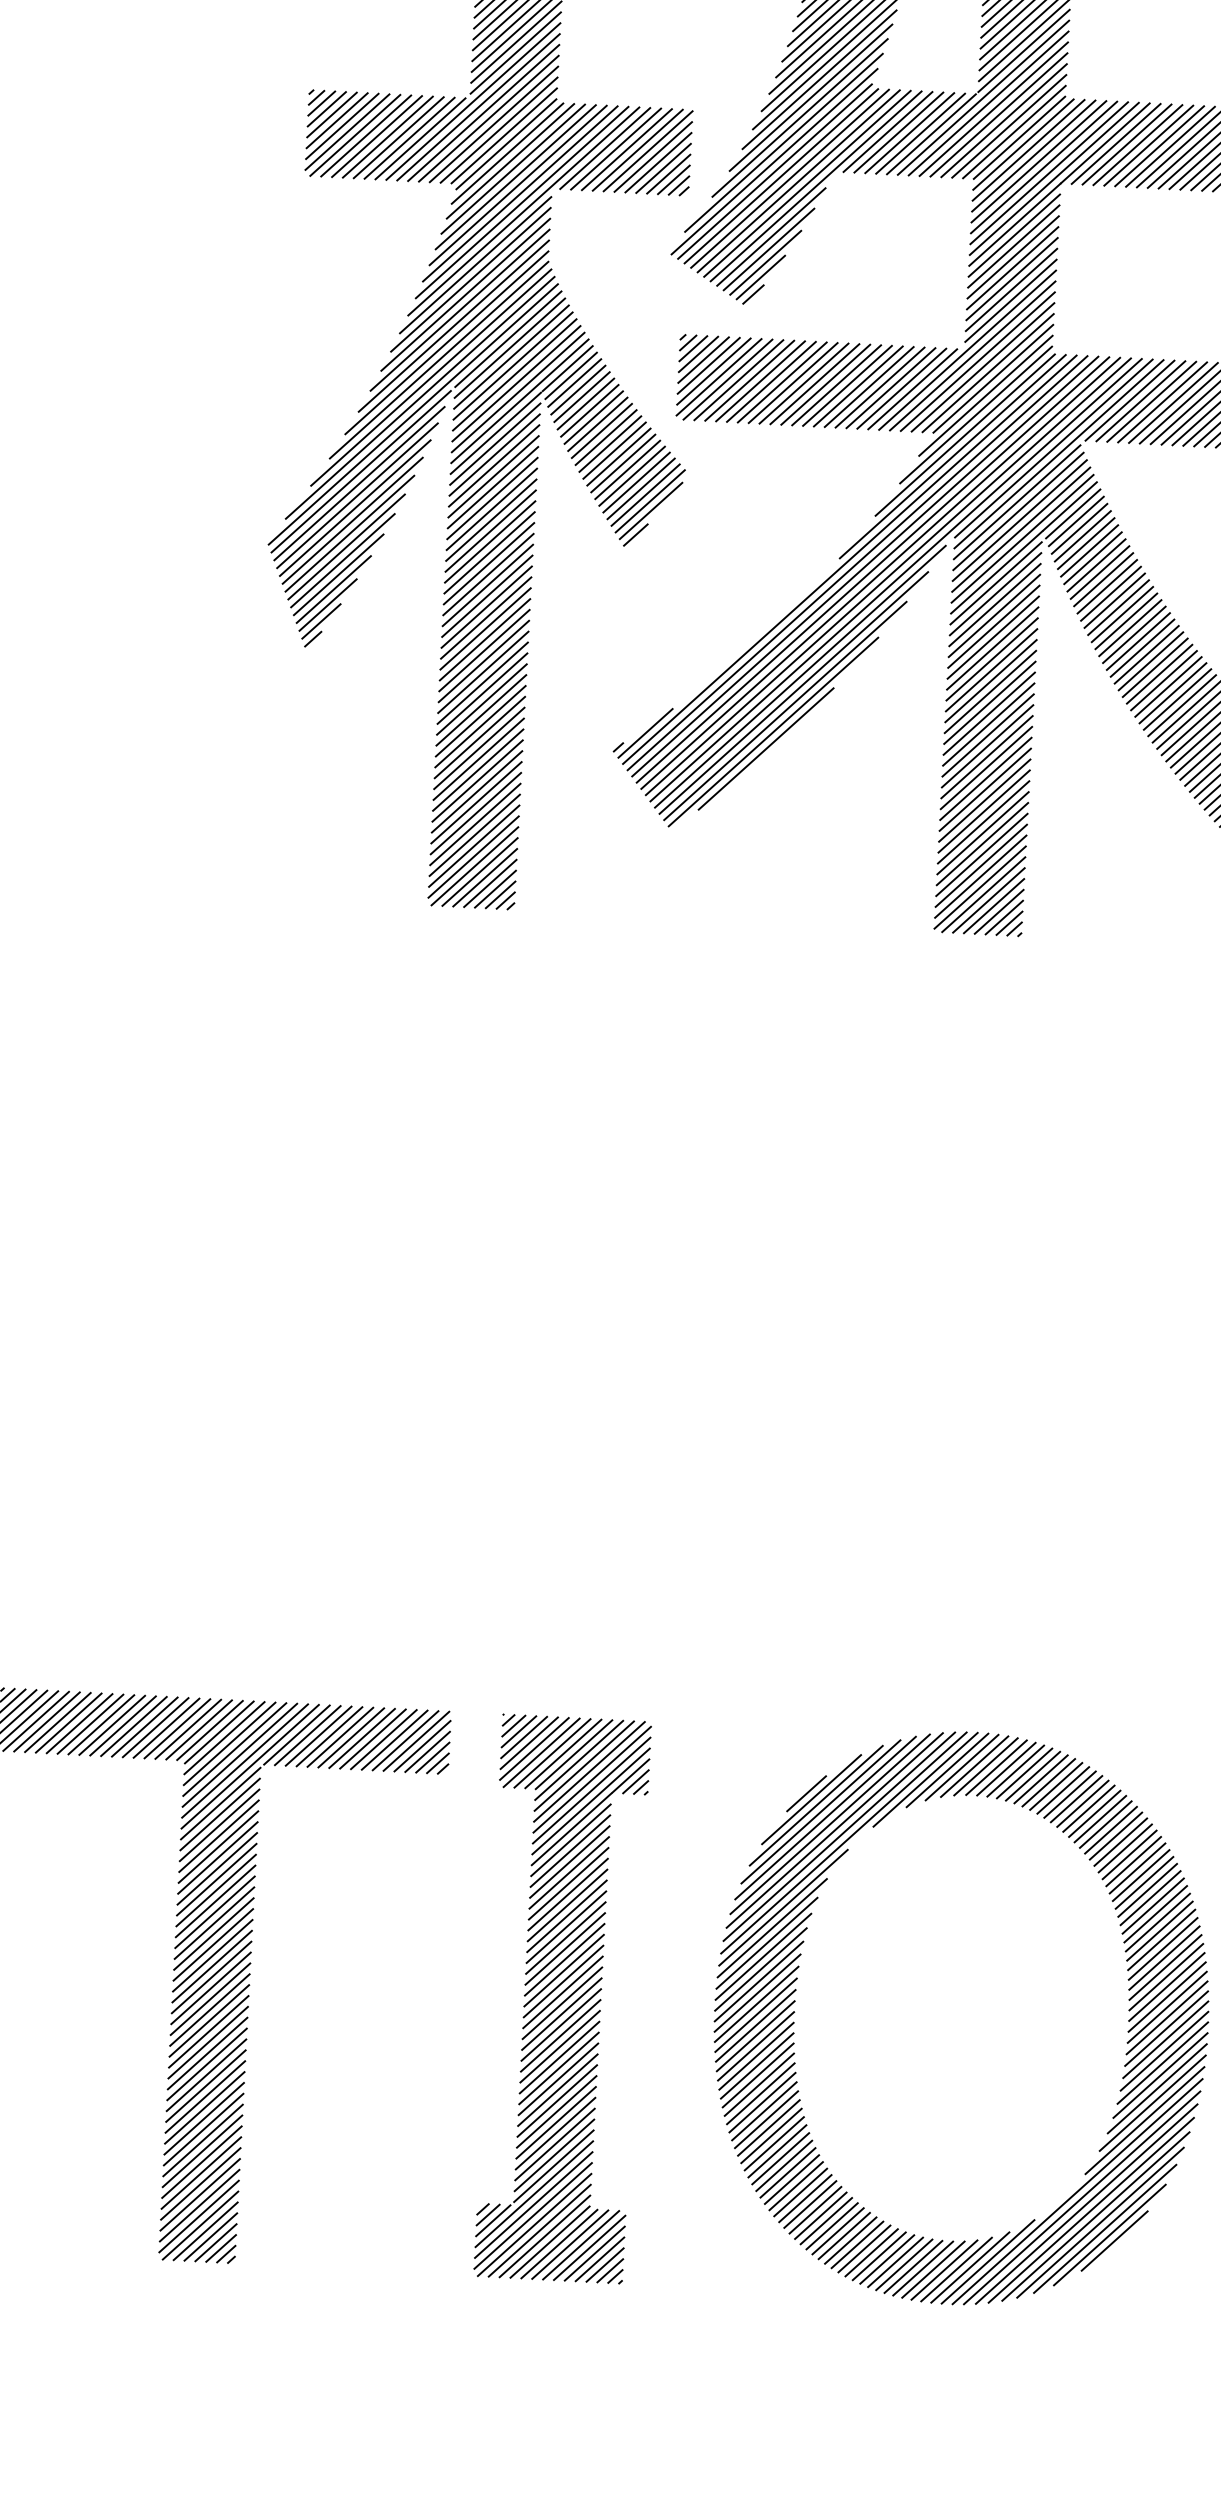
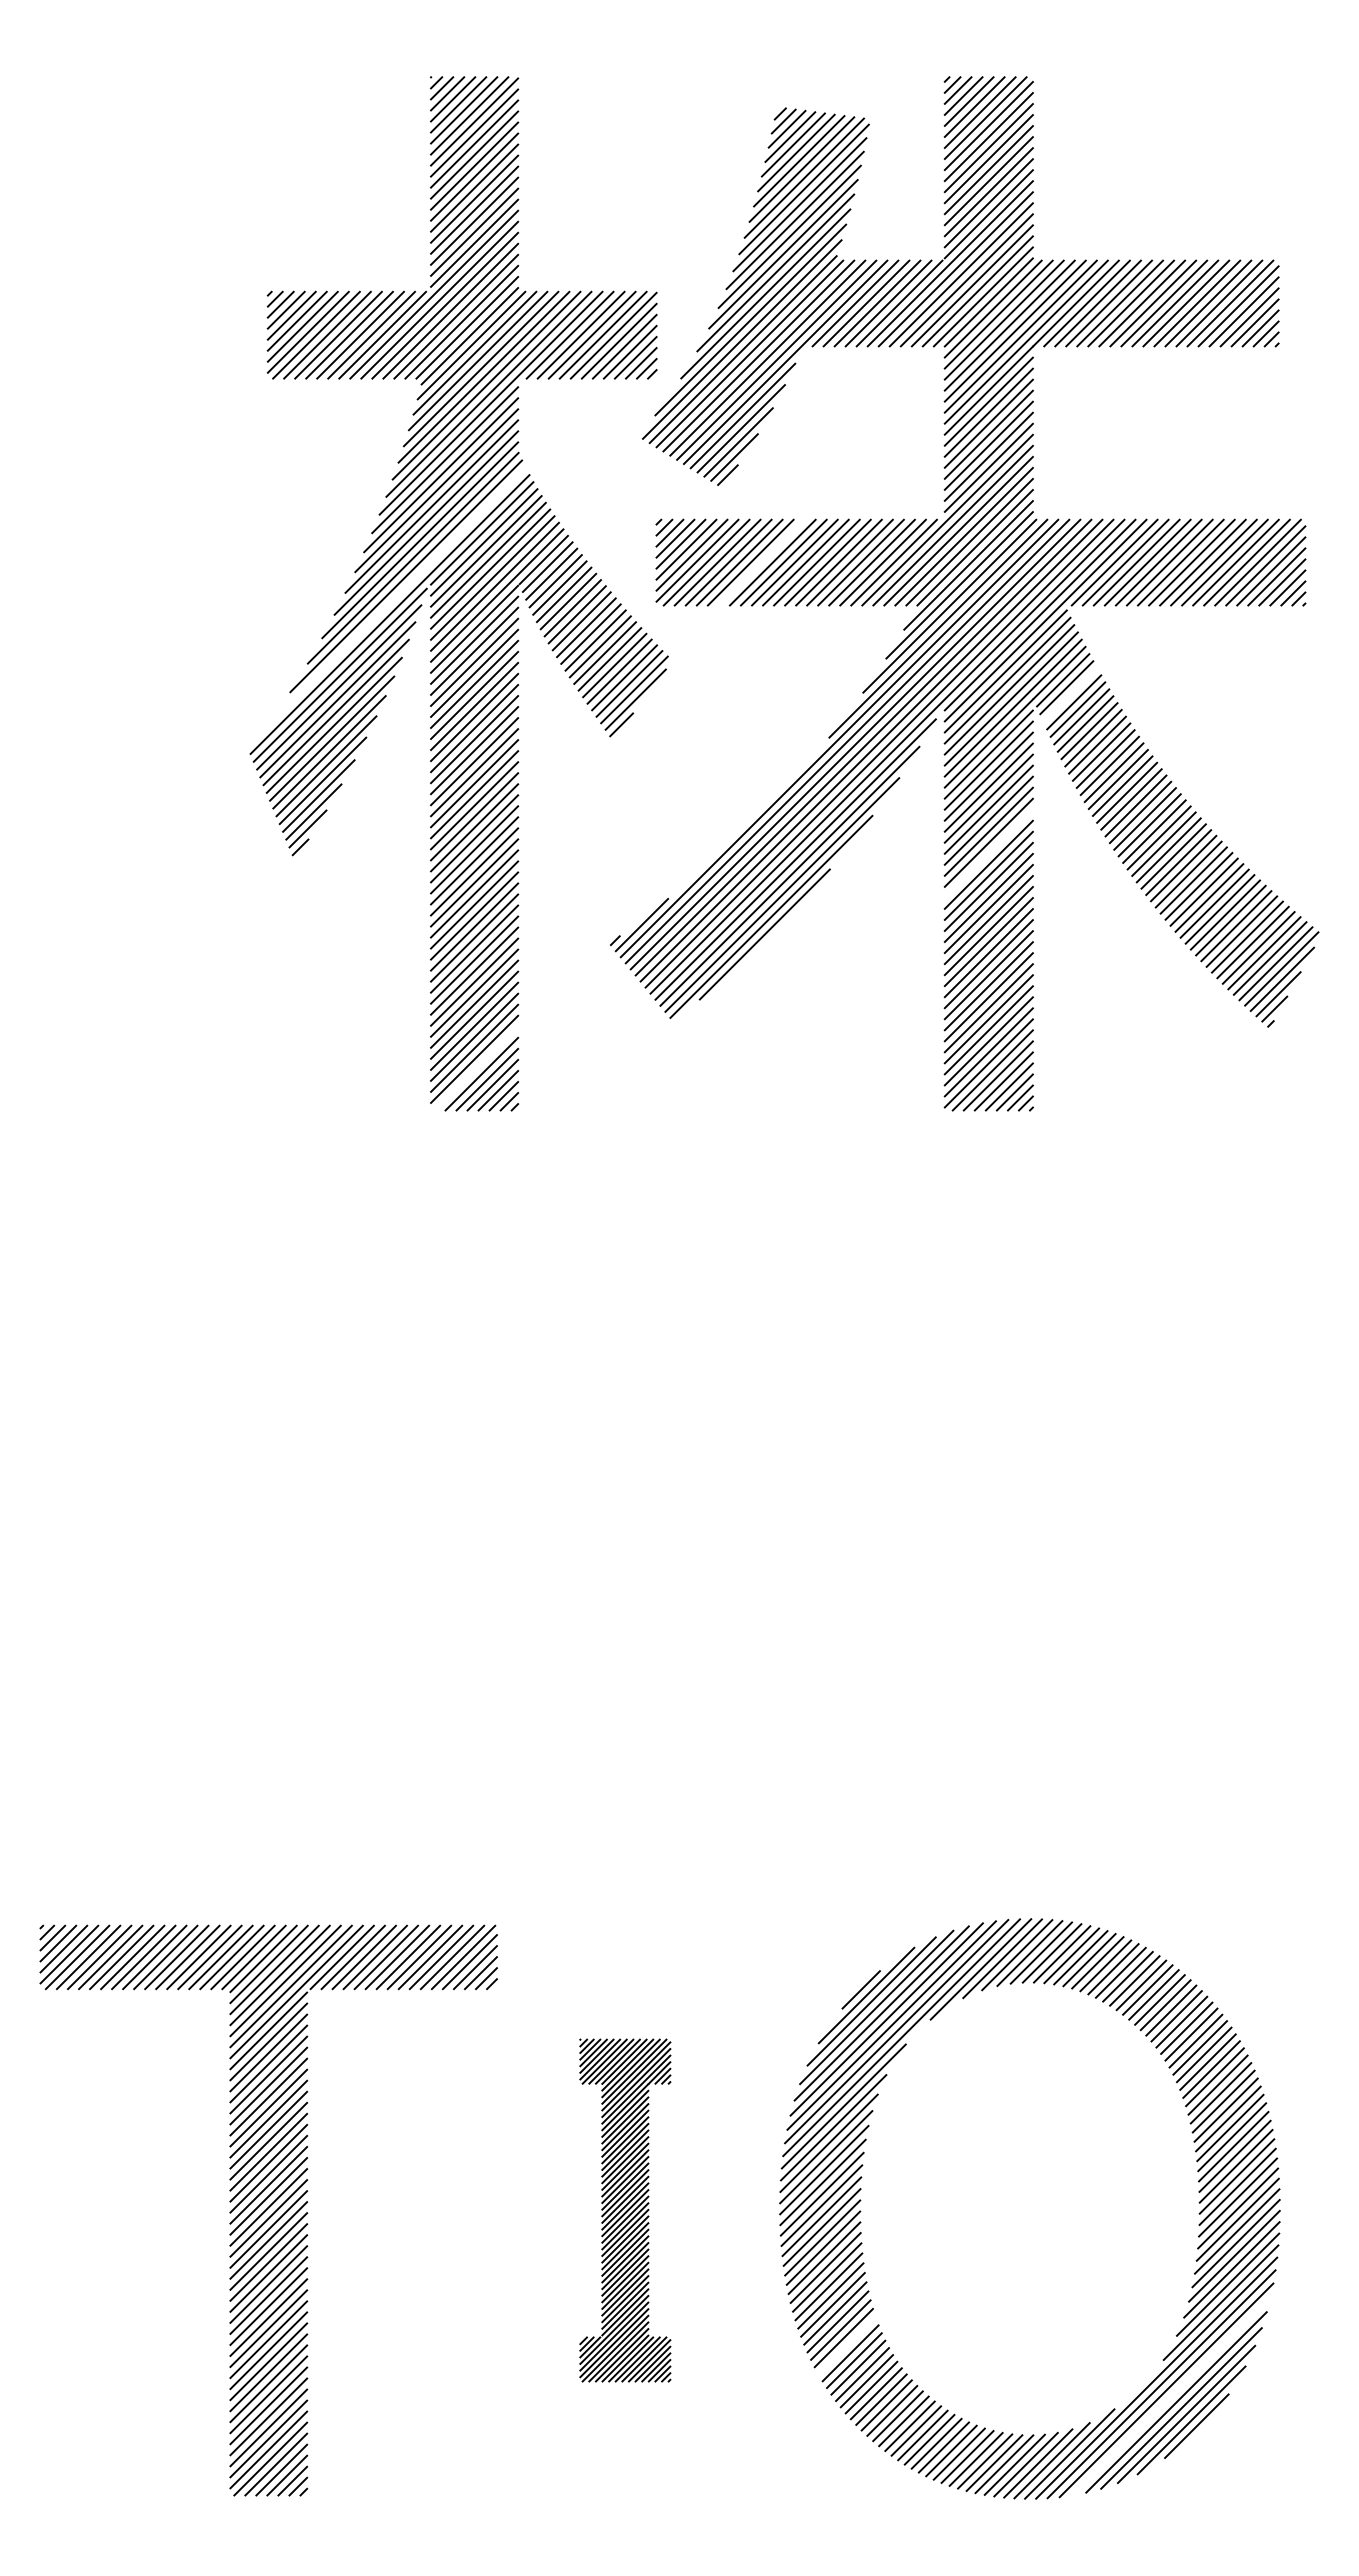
line: (782, 382) -> (761, 562), removed
line: (419, 396) -> (395, 596), removed
line: (1079, 528) -> (1070, 694), removed
line: (990, 680) -> (988, 853), removed
line: (475, 866) -> (476, 1068), removed
part: (562, 1998) -> (625, 2210), size x0.6
line: (773, 2143) -> (846, 2345), removed
line: (1091, 2210) -> (1171, 2396), removed

